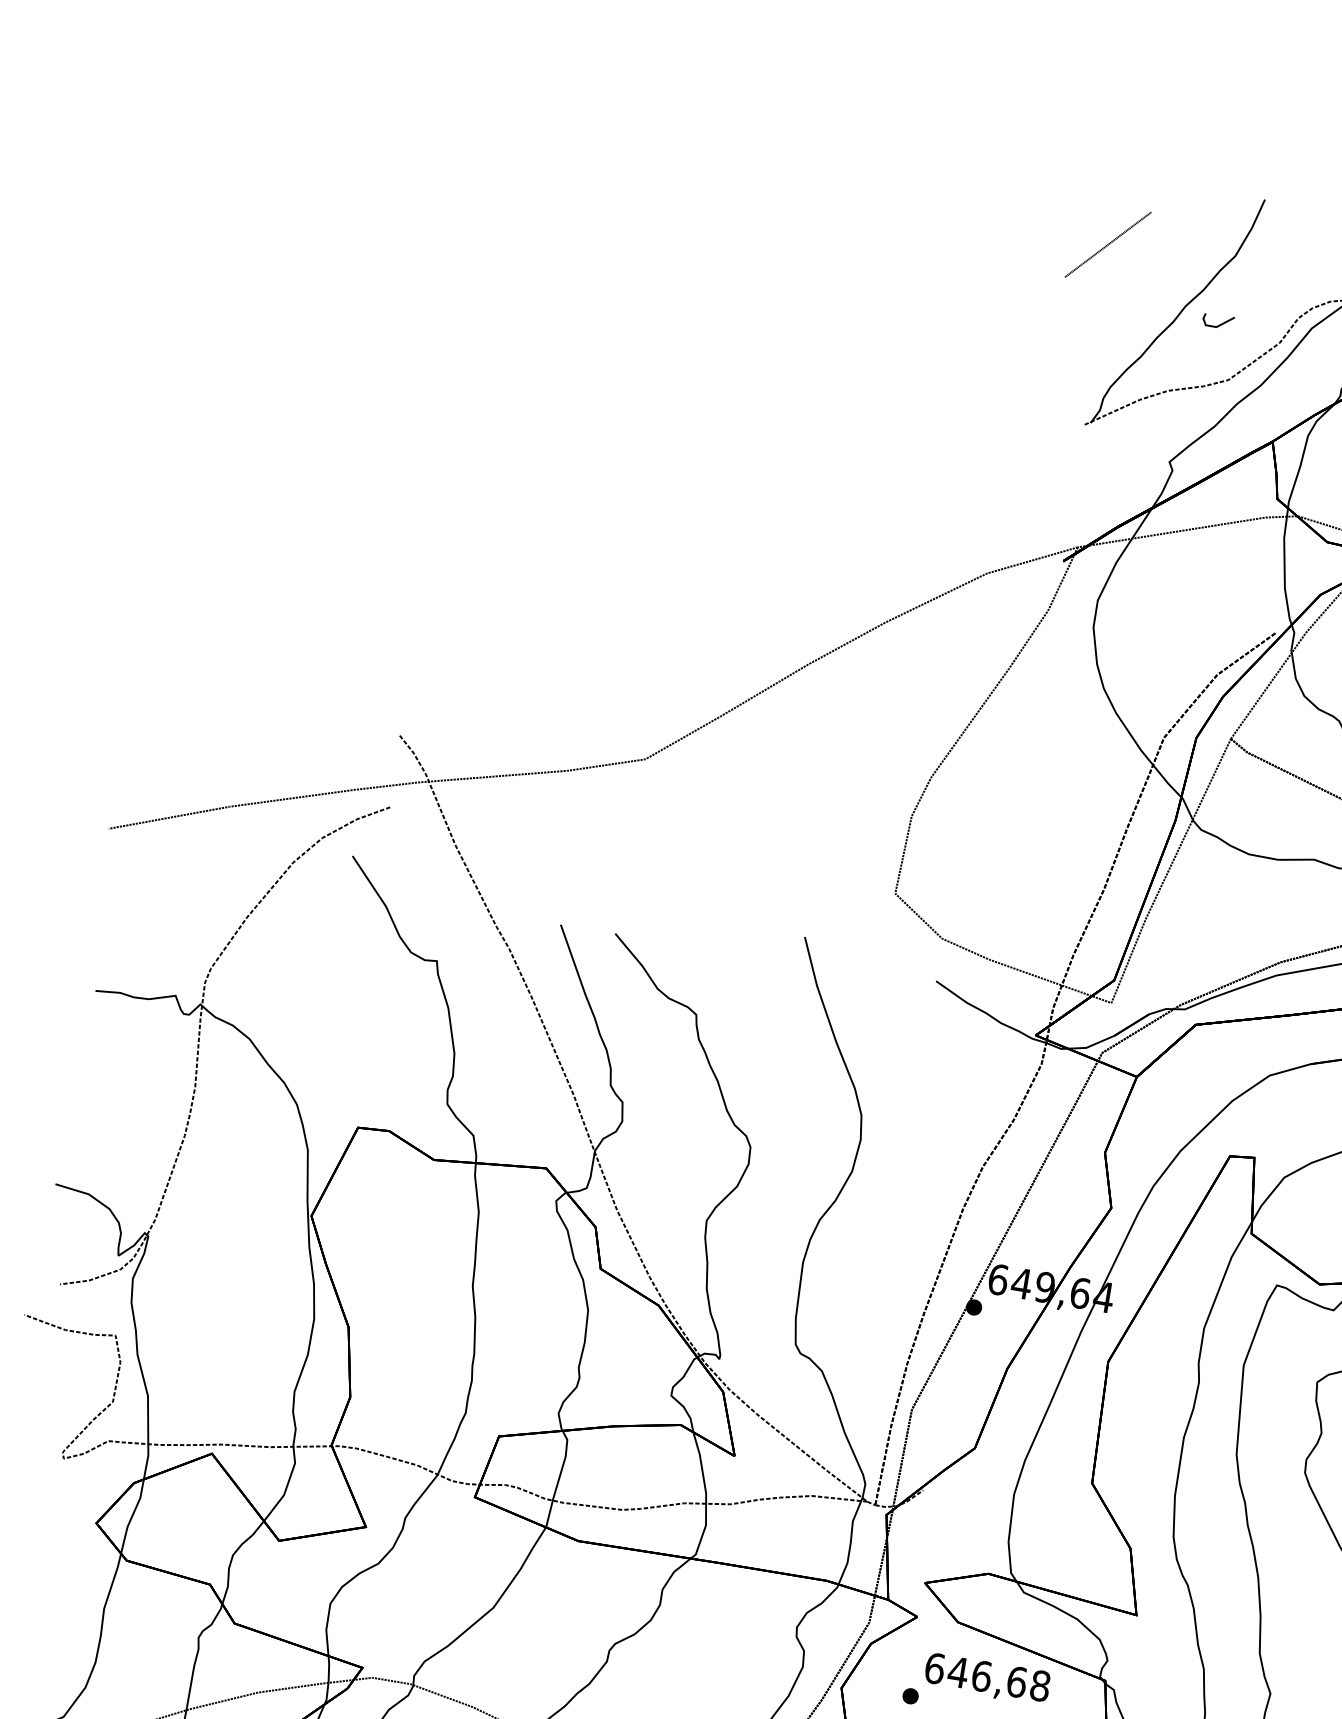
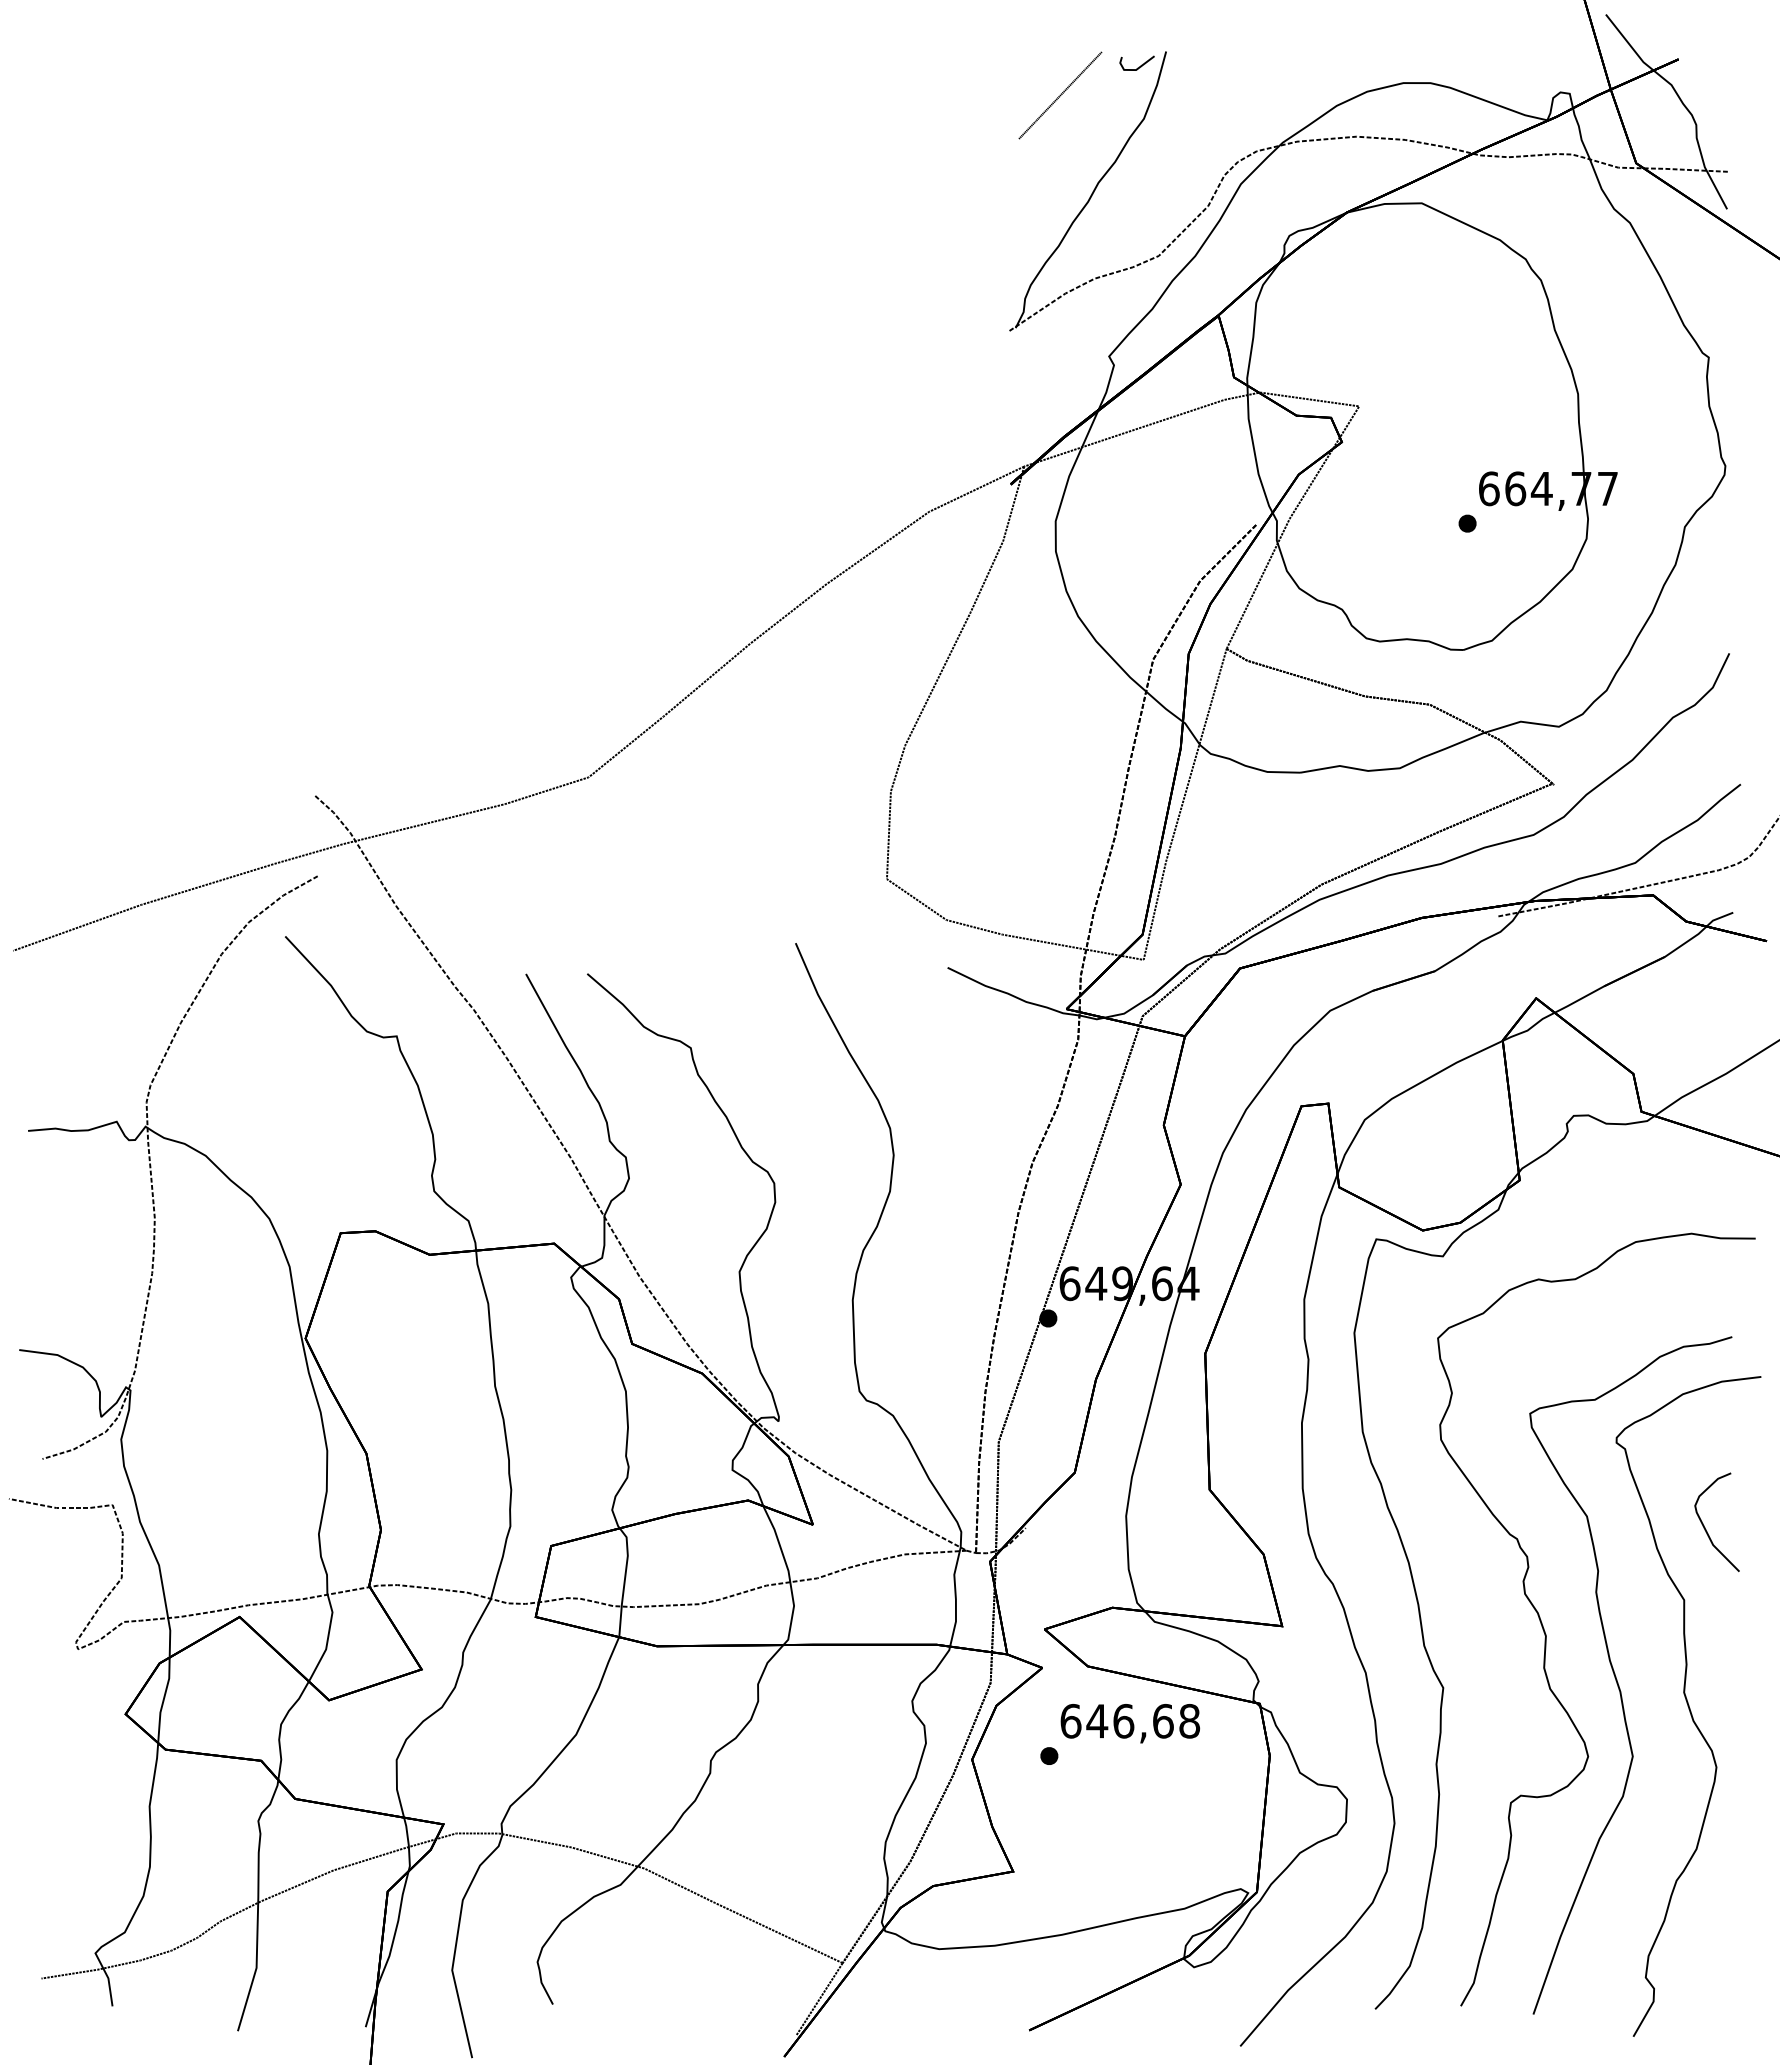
line: (1108, 244) -> (1060, 95), moved
line: (1221, 323) -> (1140, 65), moved

